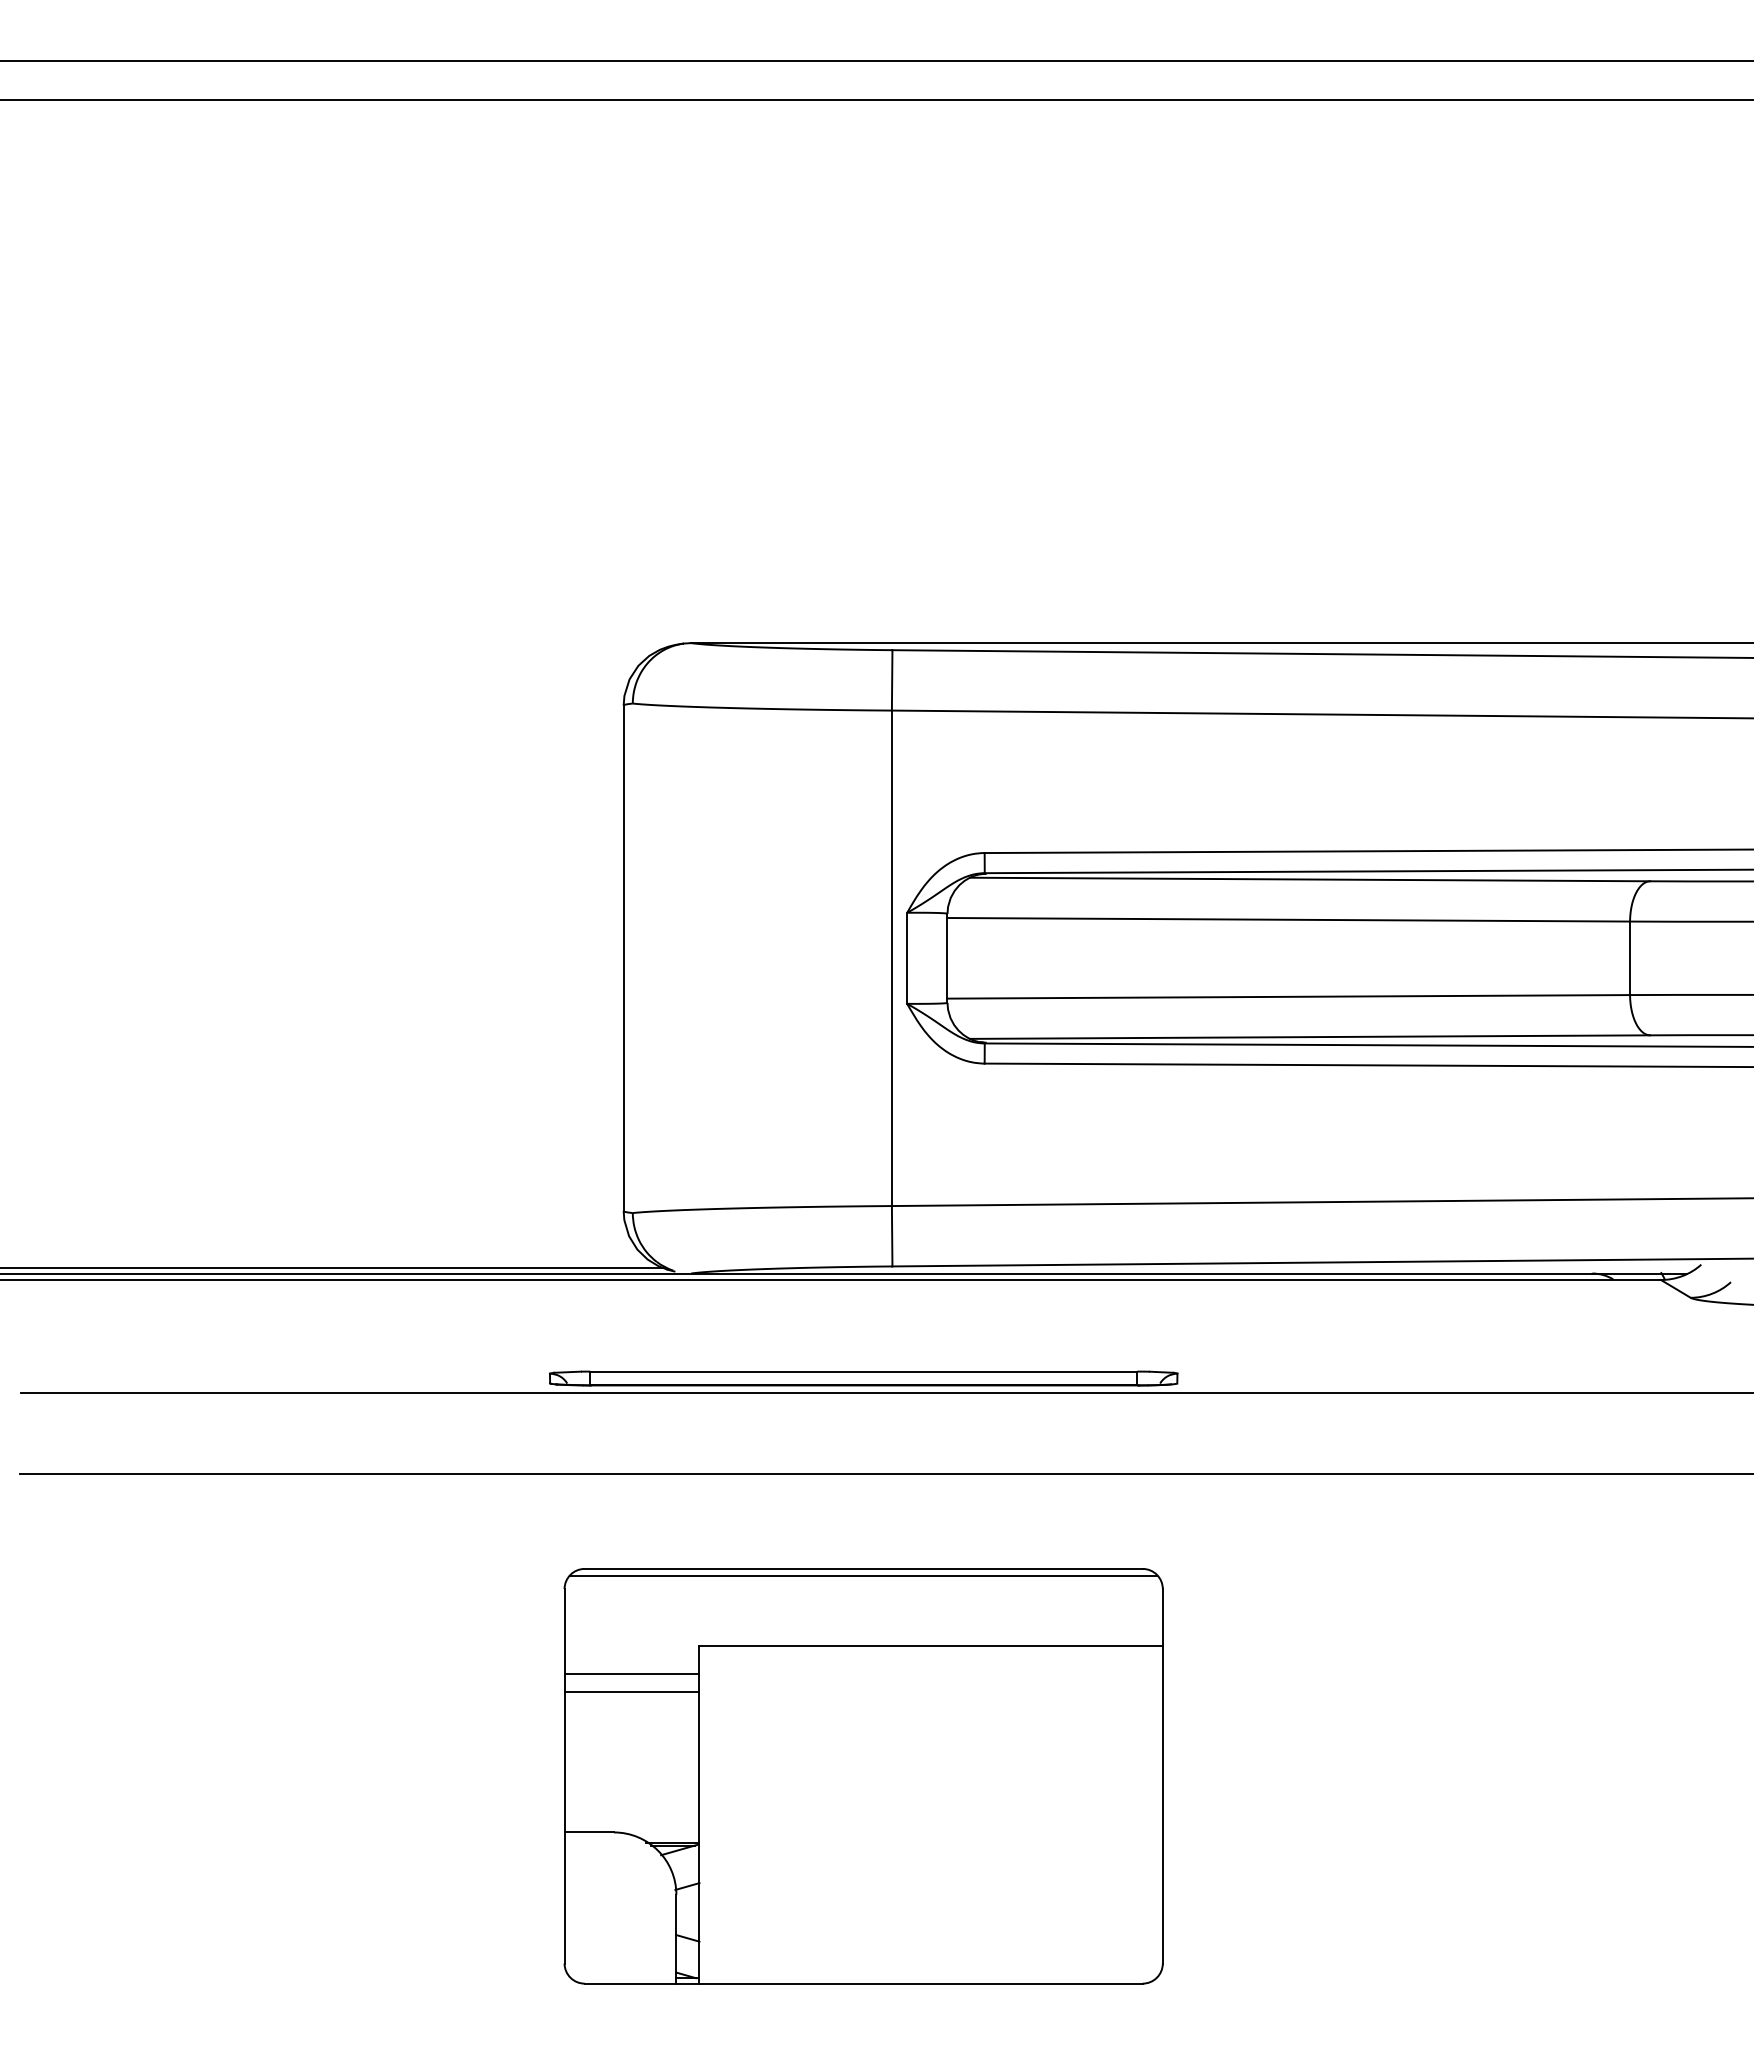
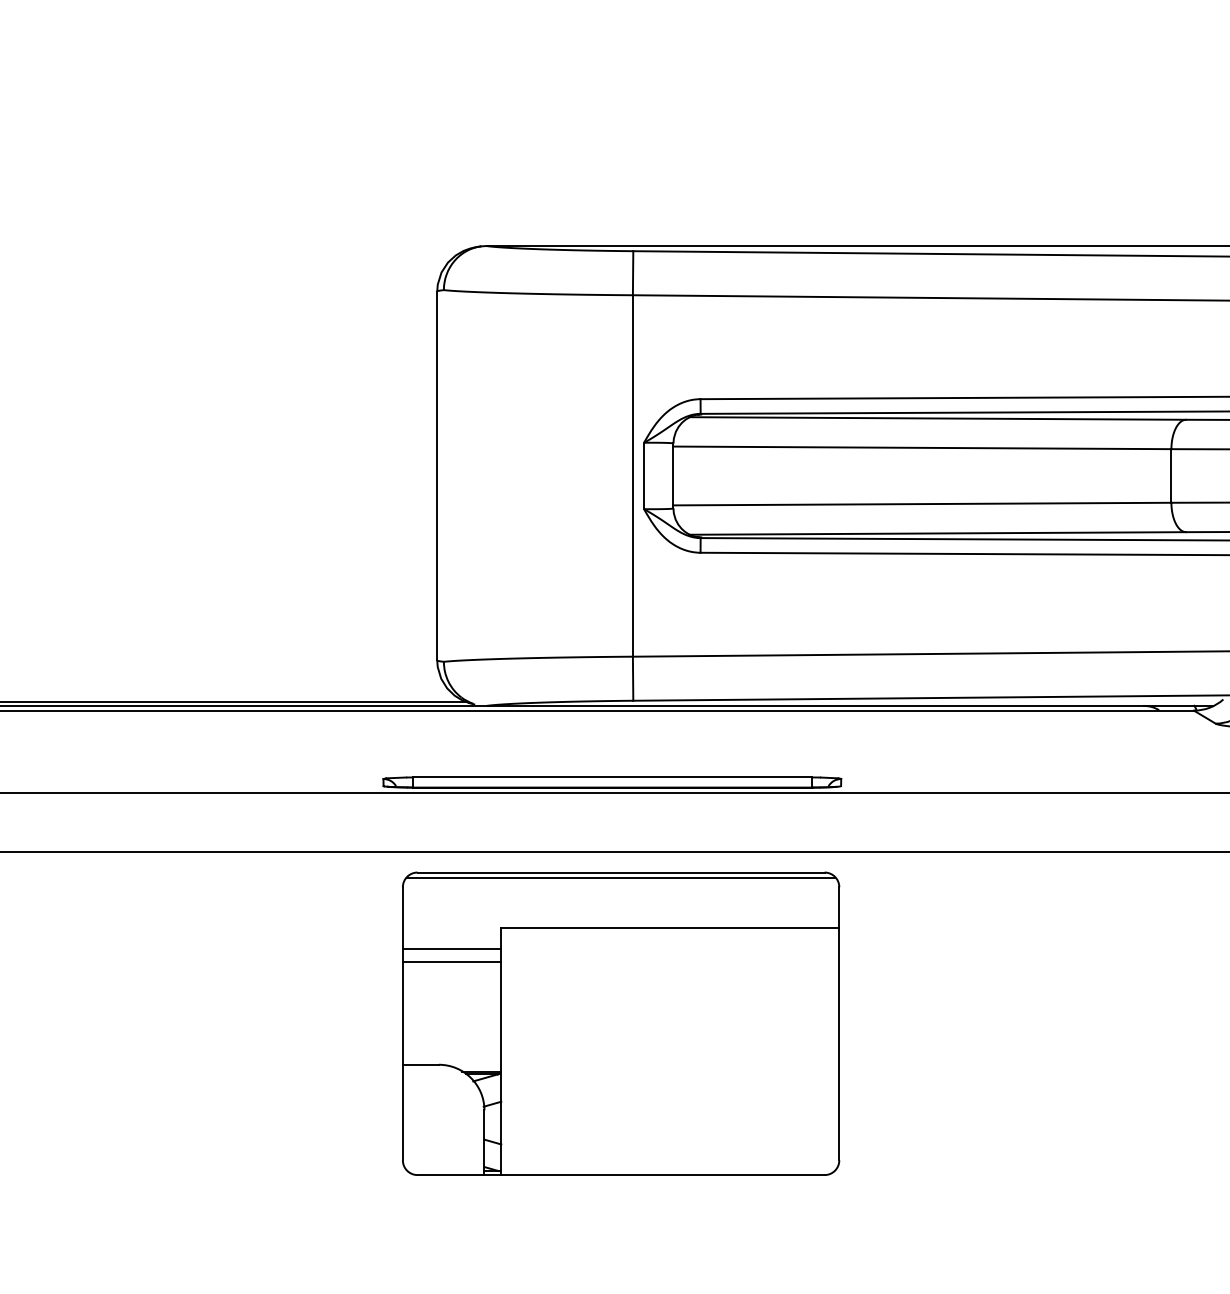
part: (863, 1776) -> (620, 1023), moved

